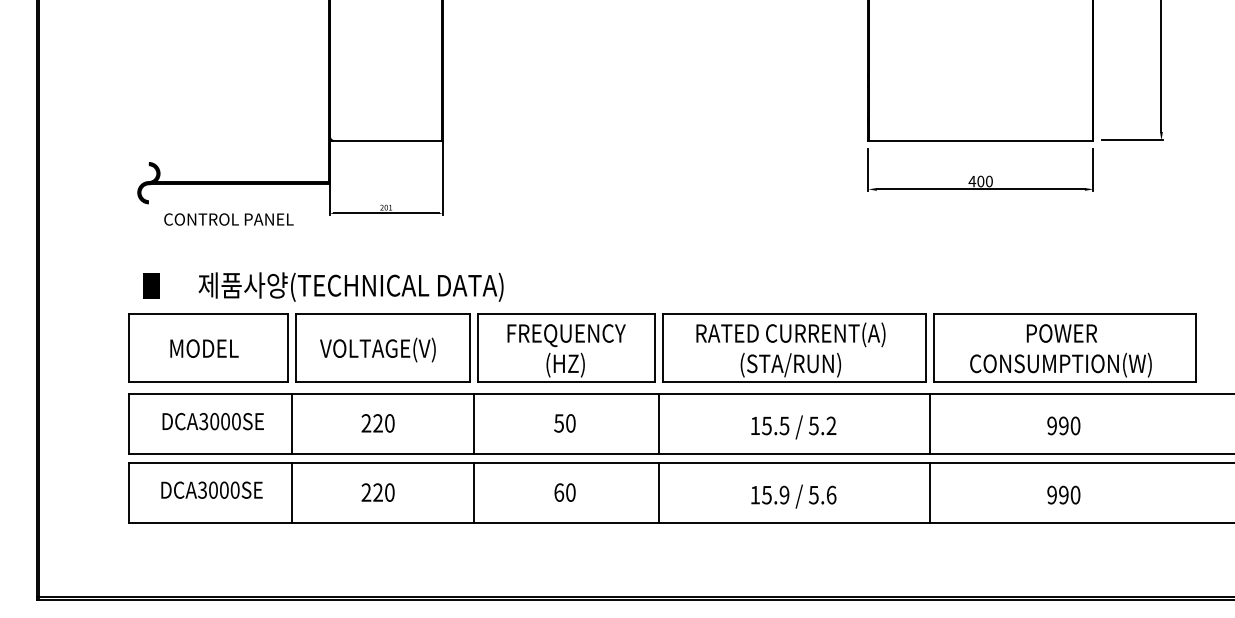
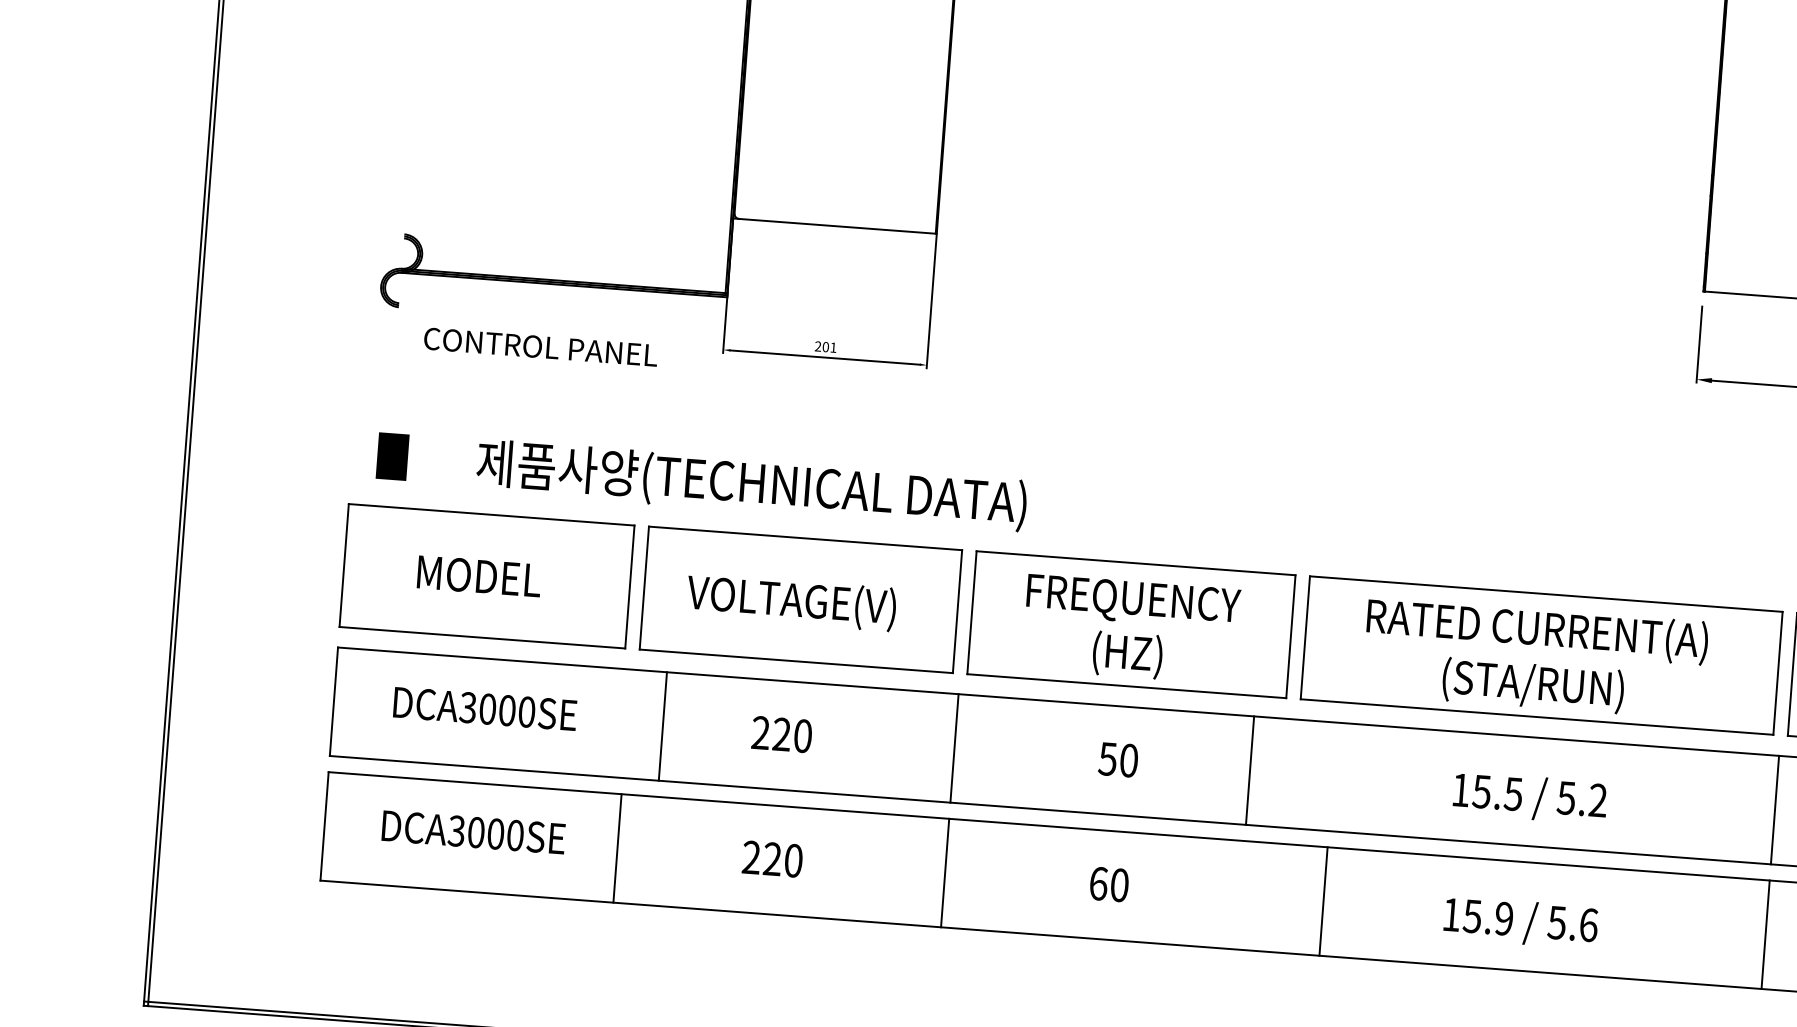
line: (292, 423) -> (663, 725), moved
line: (659, 423) -> (1250, 769), moved
line: (659, 492) -> (1324, 900), moved

